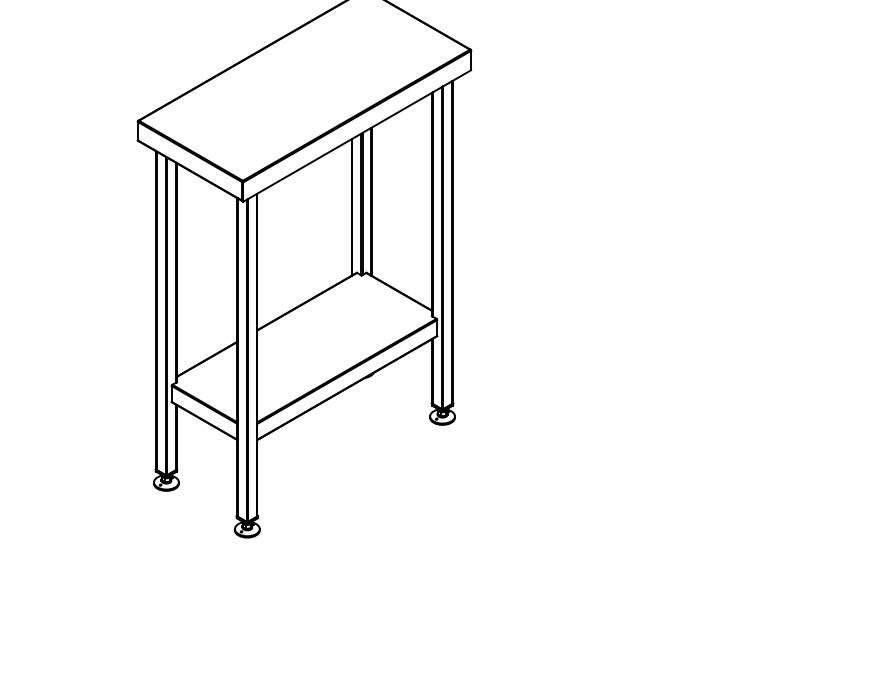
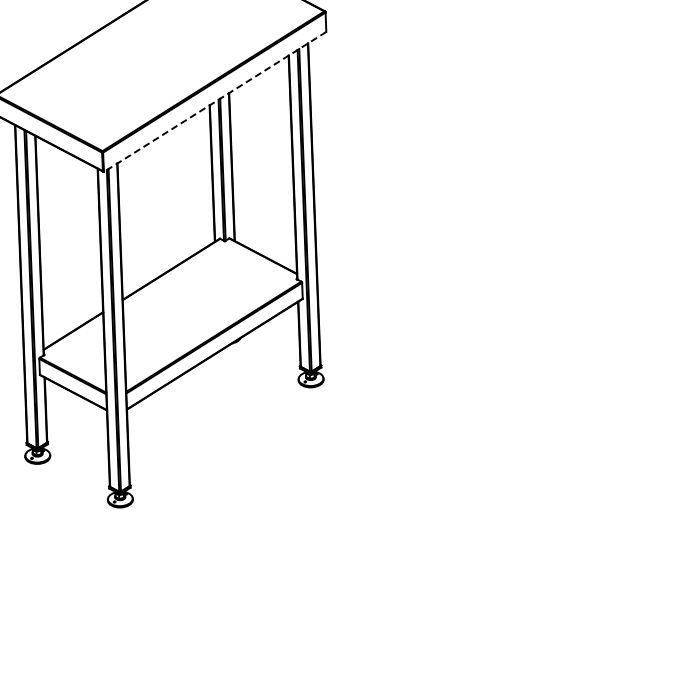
line: (356, 136) -> (214, 102), solid -> dashed

